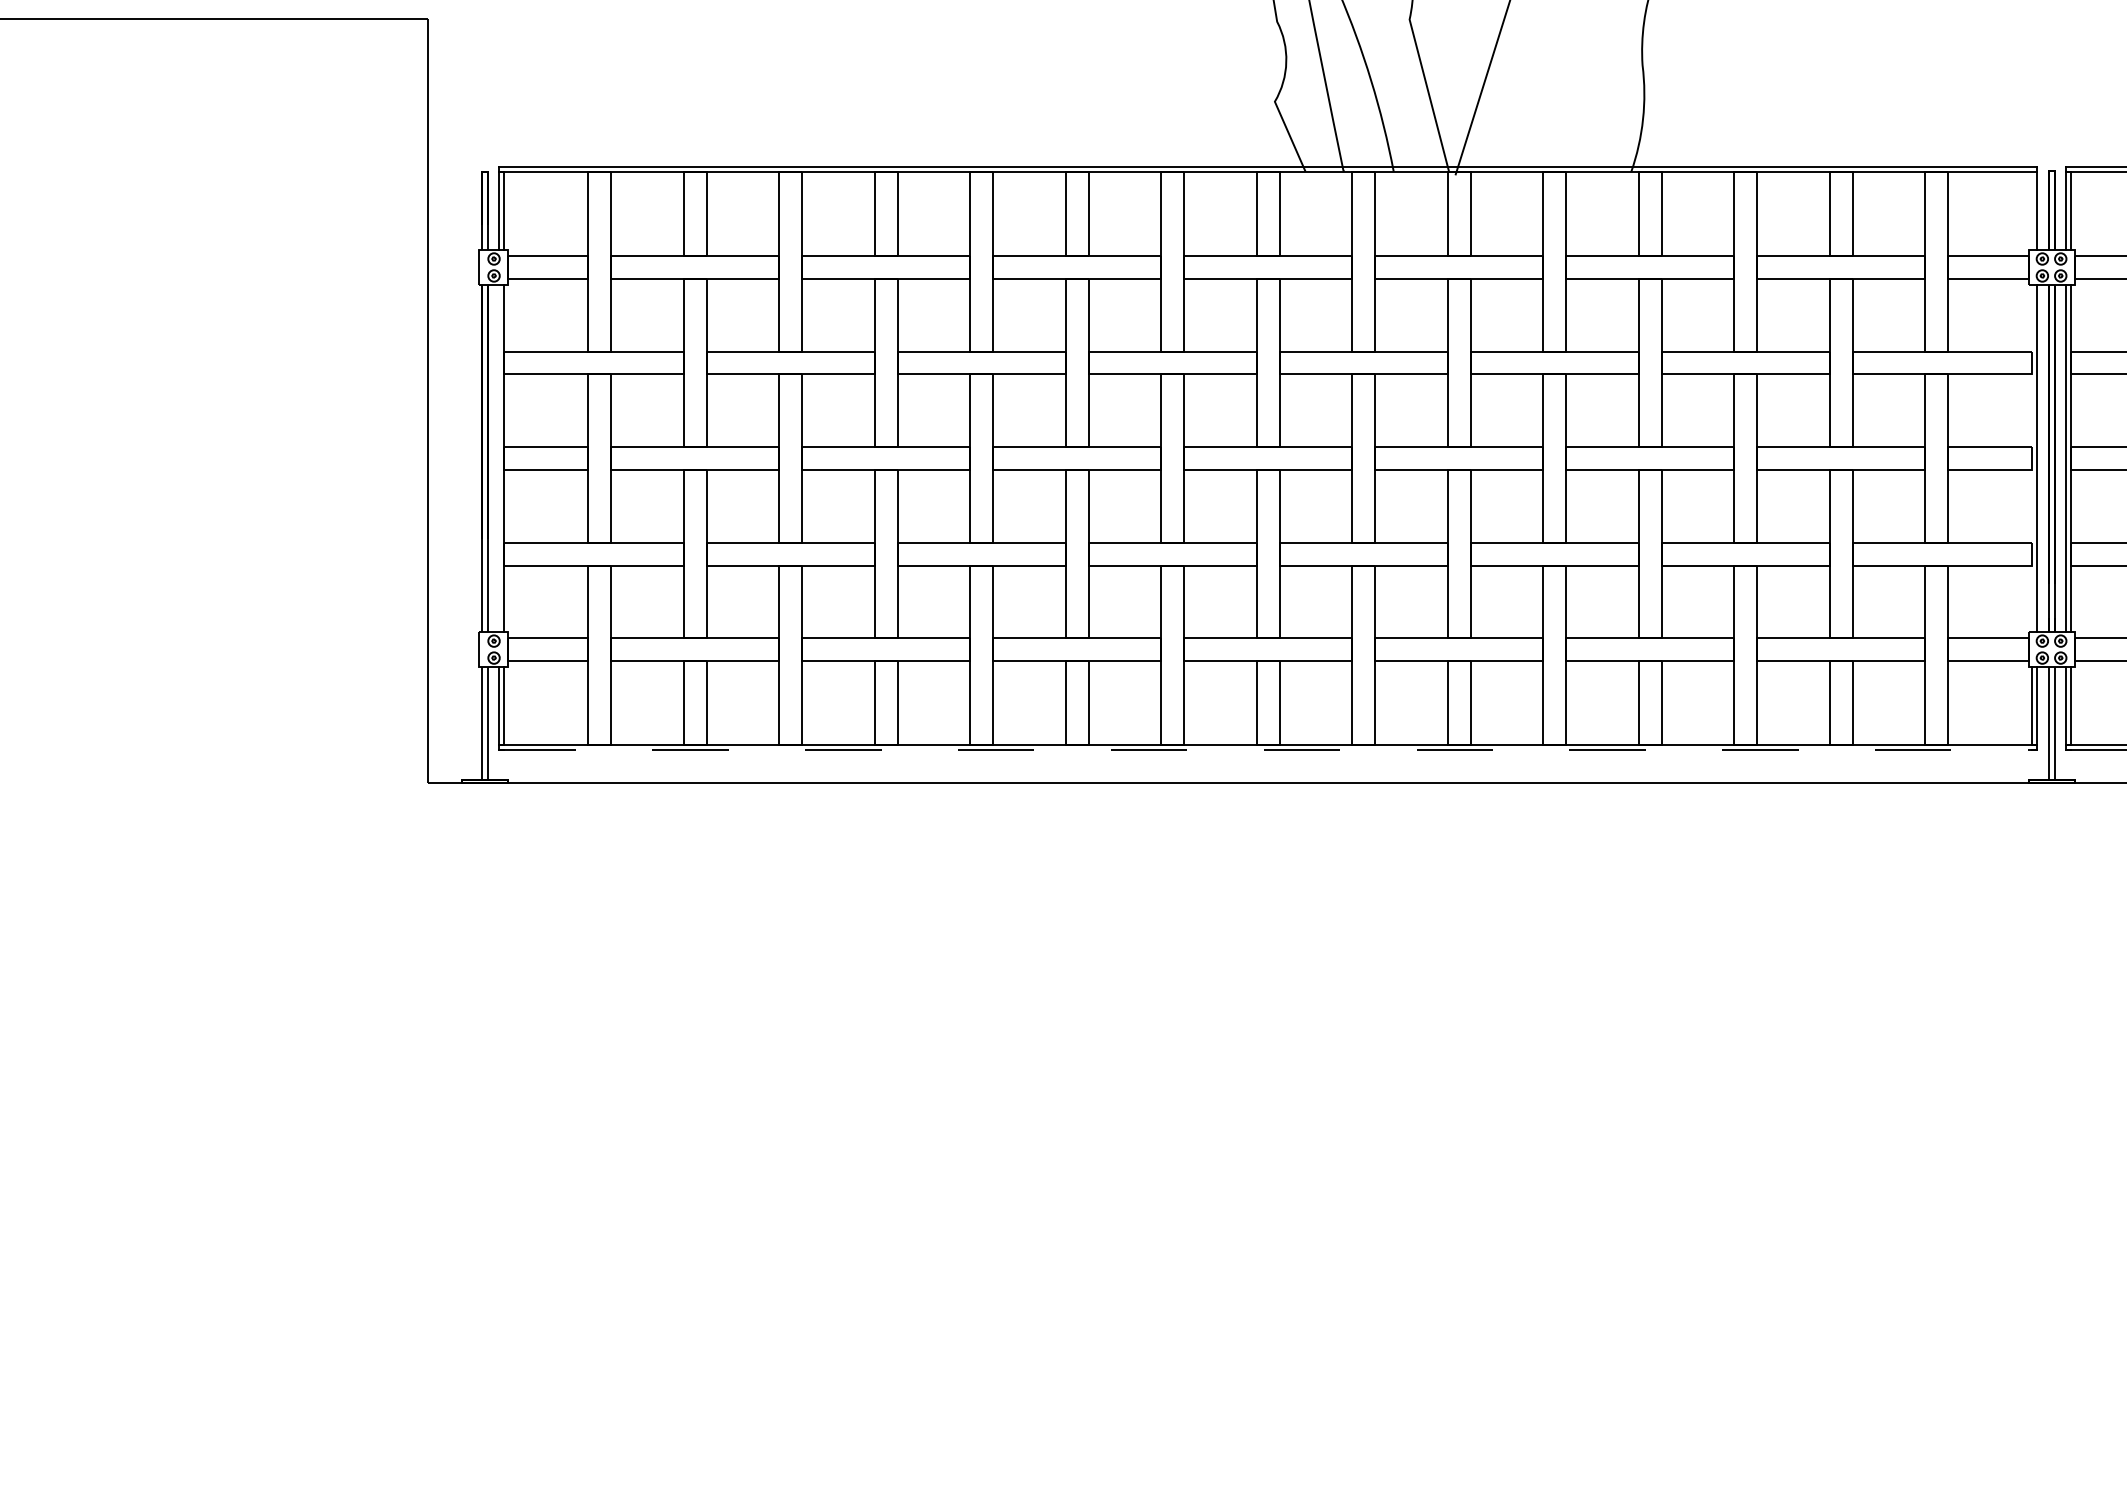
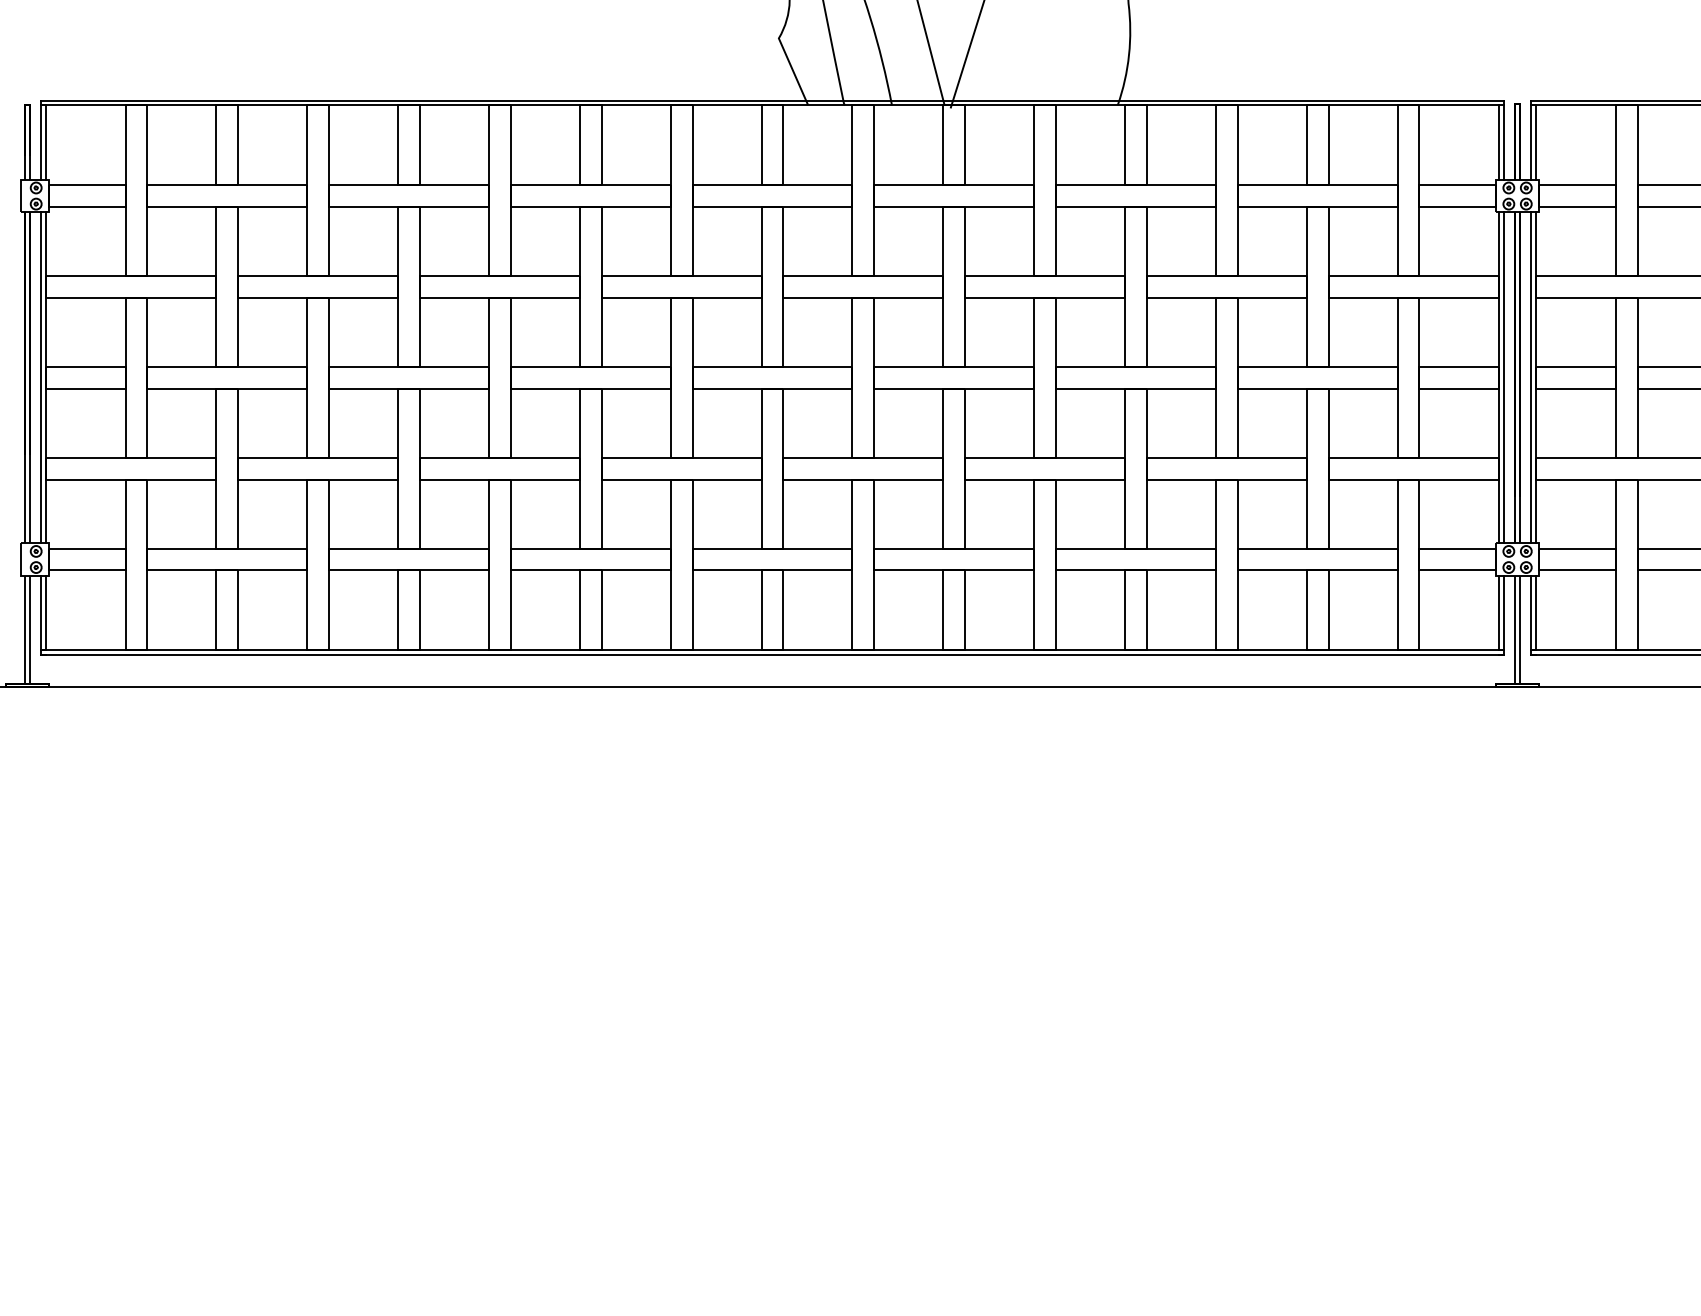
line: (2032, 210) -> (1499, 141), added
line: (499, 458) -> (41, 377), added
line: (2032, 458) -> (1499, 377), added
line: (1268, 749) -> (772, 654), dashed -> solid

